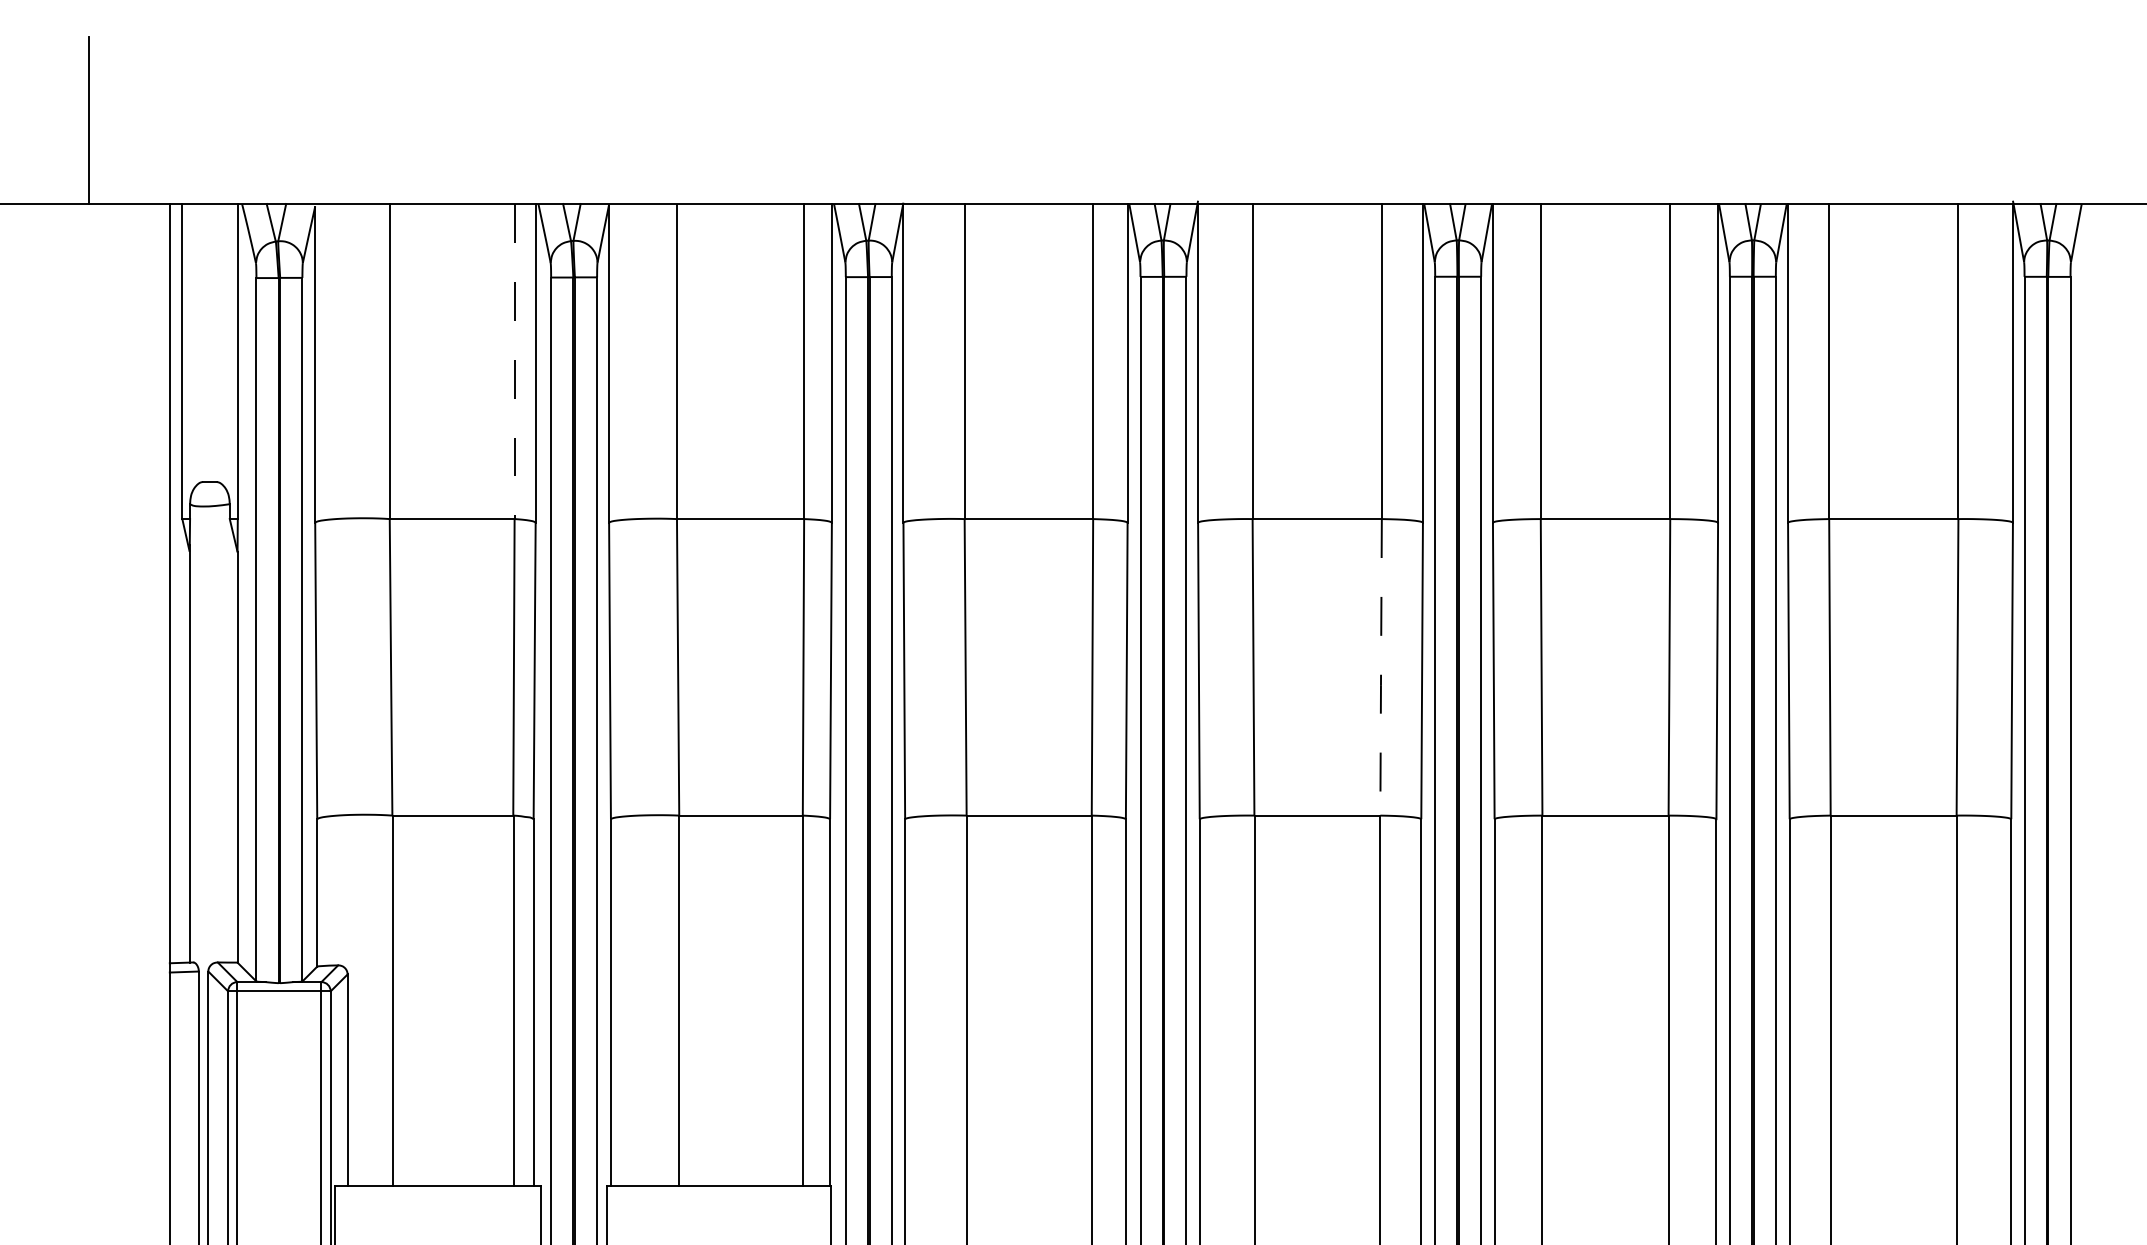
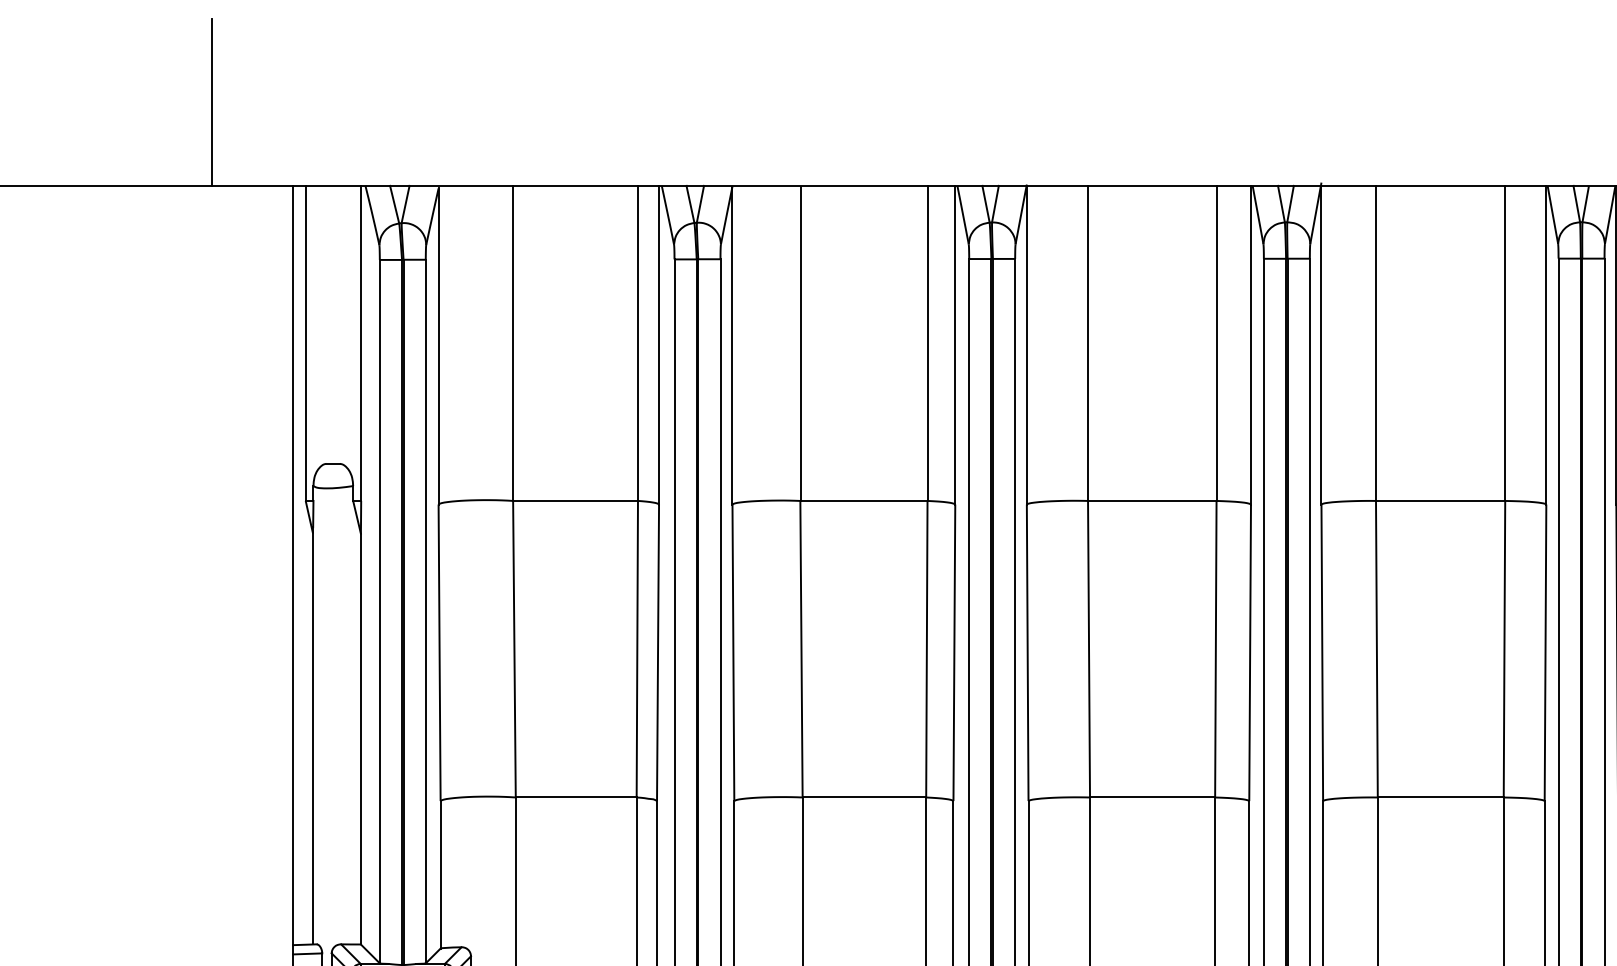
line: (514, 361) -> (637, 343), dashed -> solid
line: (1381, 668) -> (1504, 650), dashed -> solid

